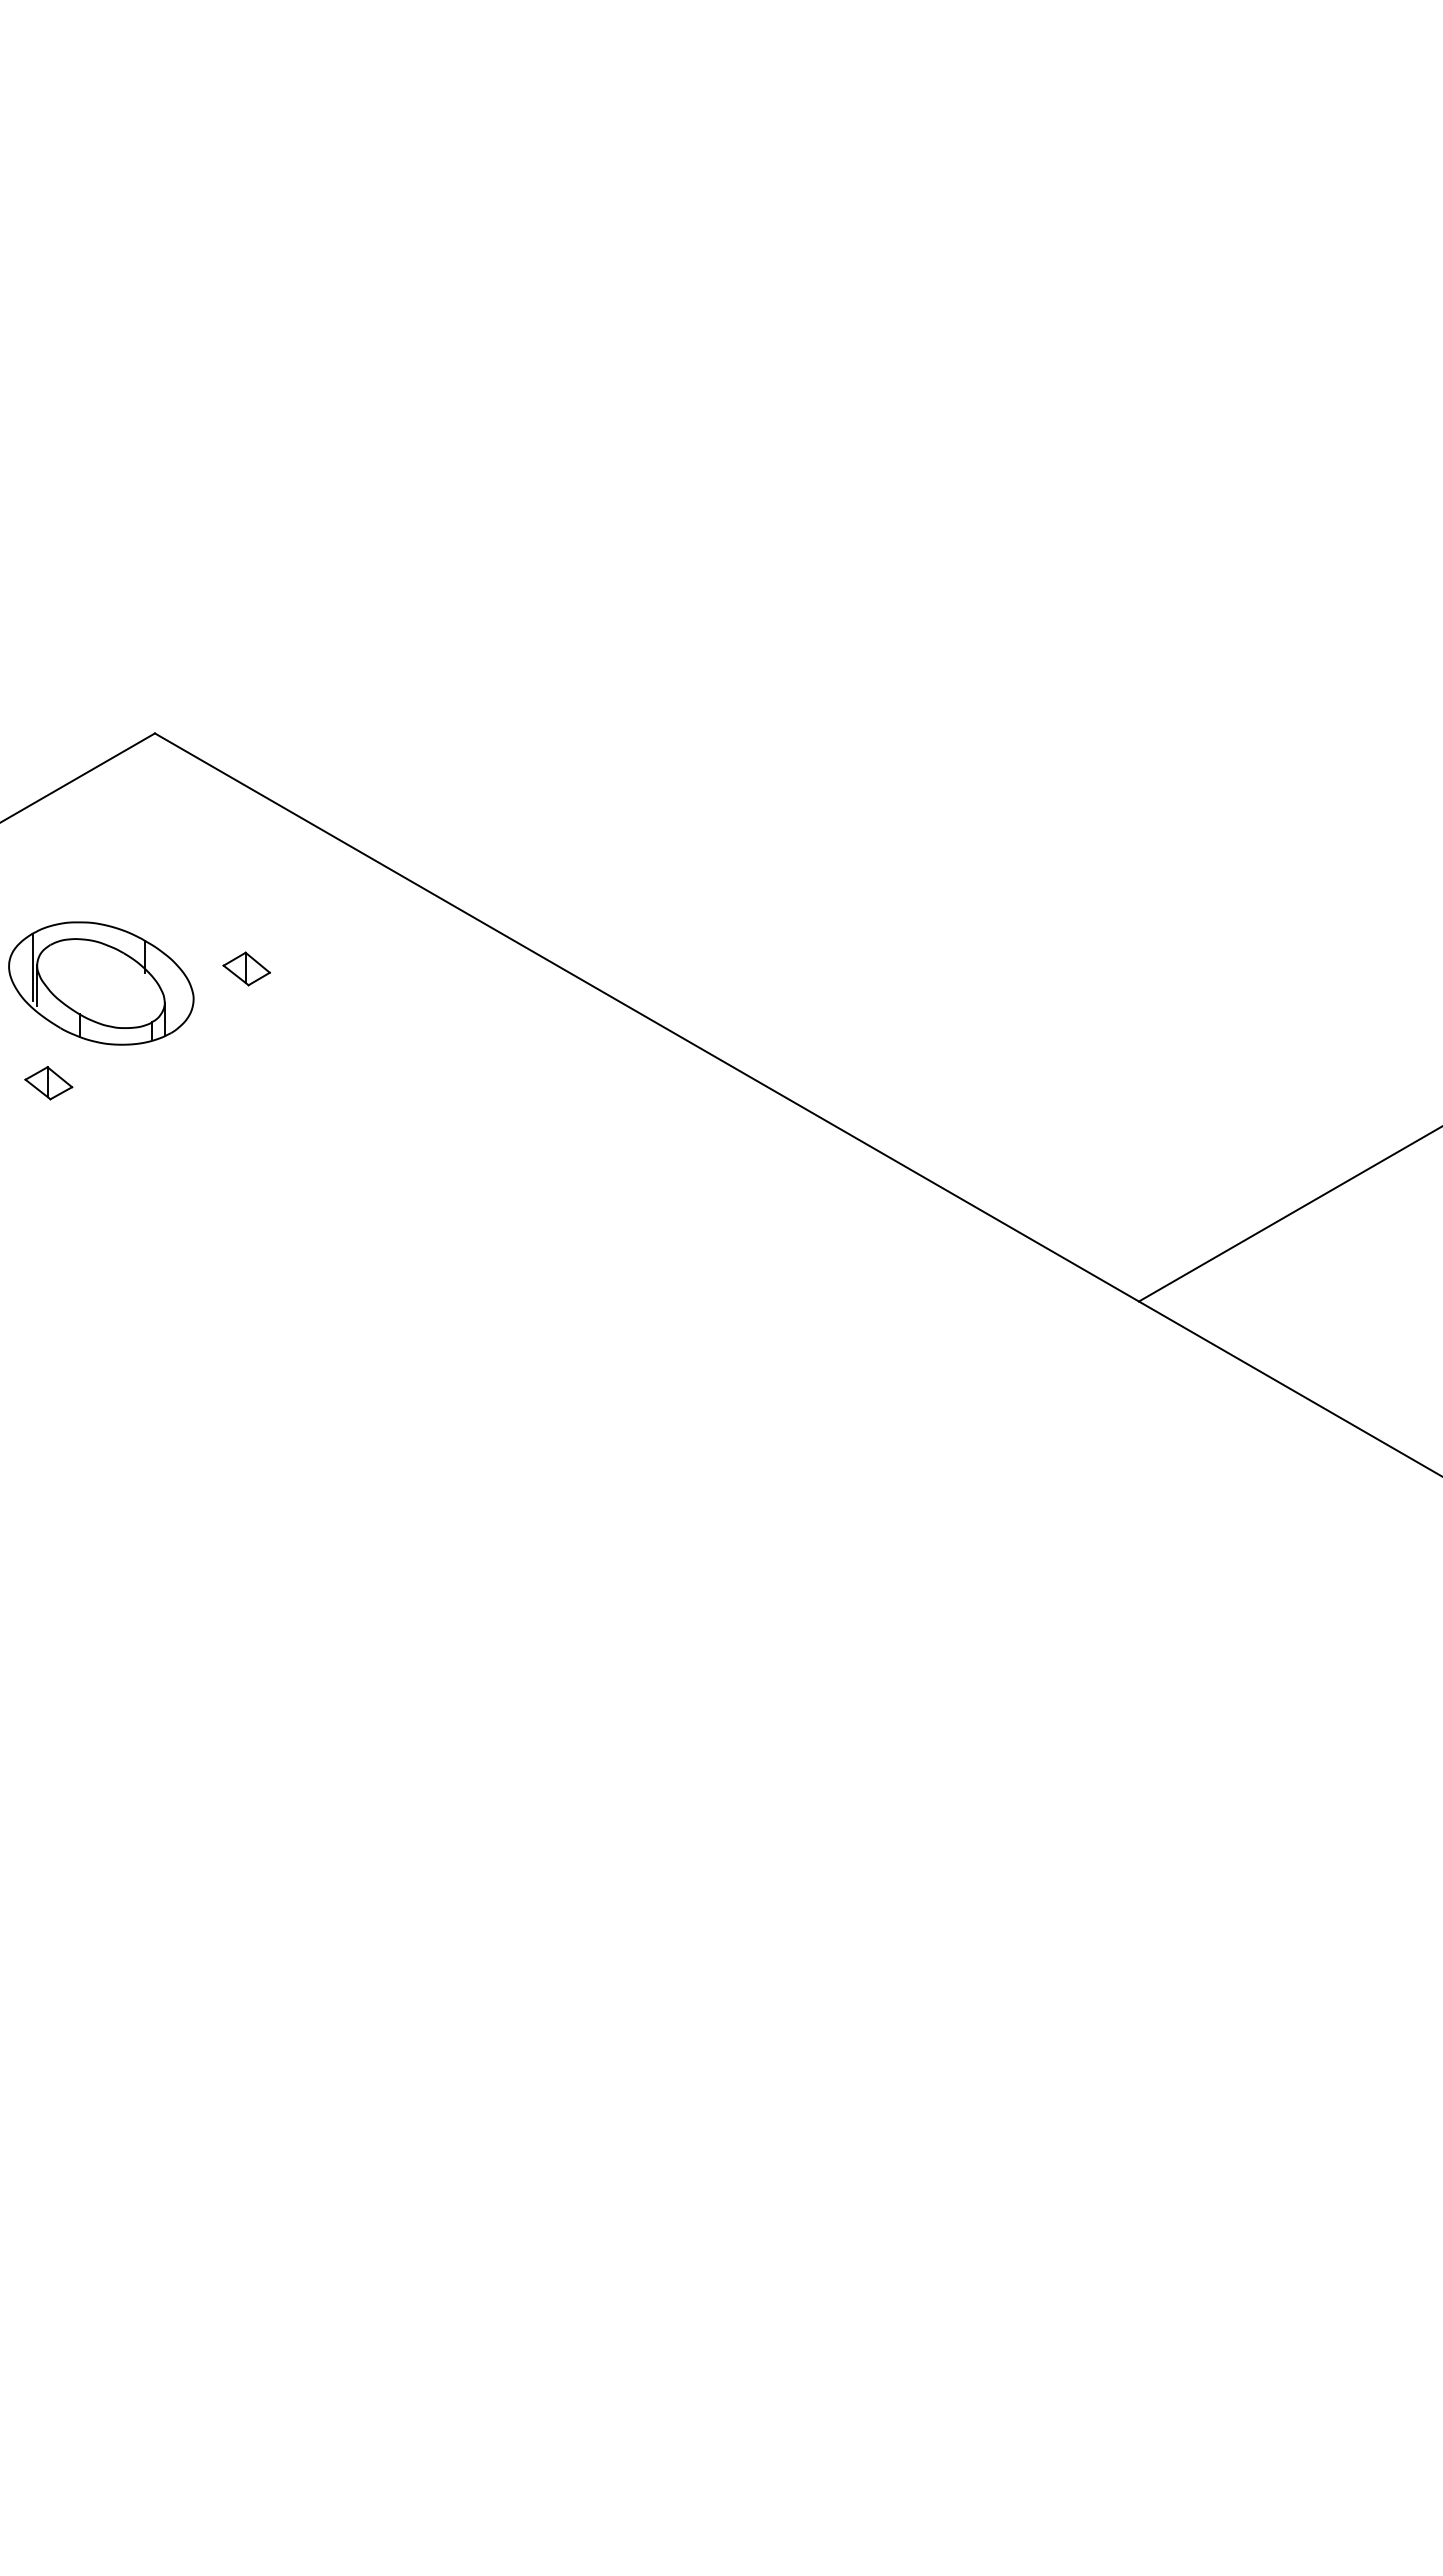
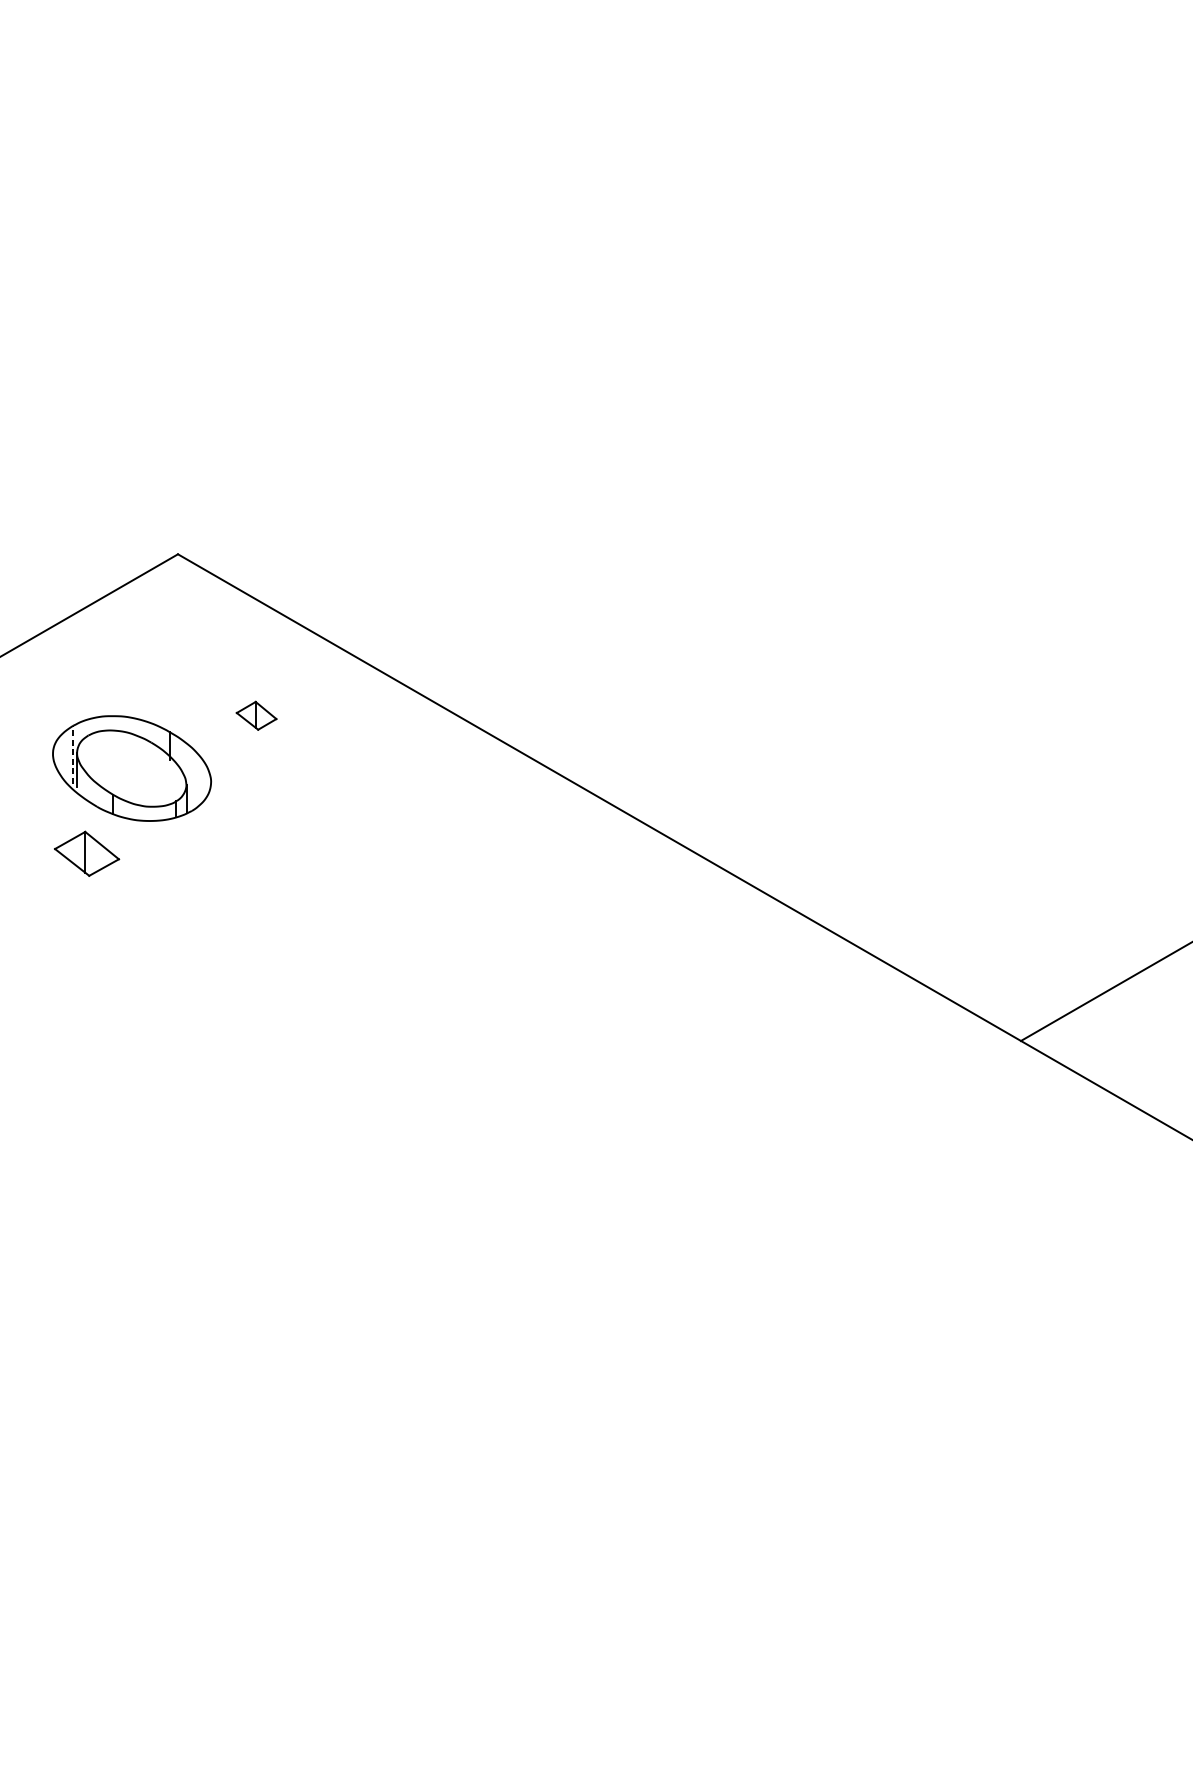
line: (32, 967) -> (73, 754), solid -> dashed
part: (246, 968) -> (256, 715), moved
part: (48, 1083) -> (86, 854), size x1.6

